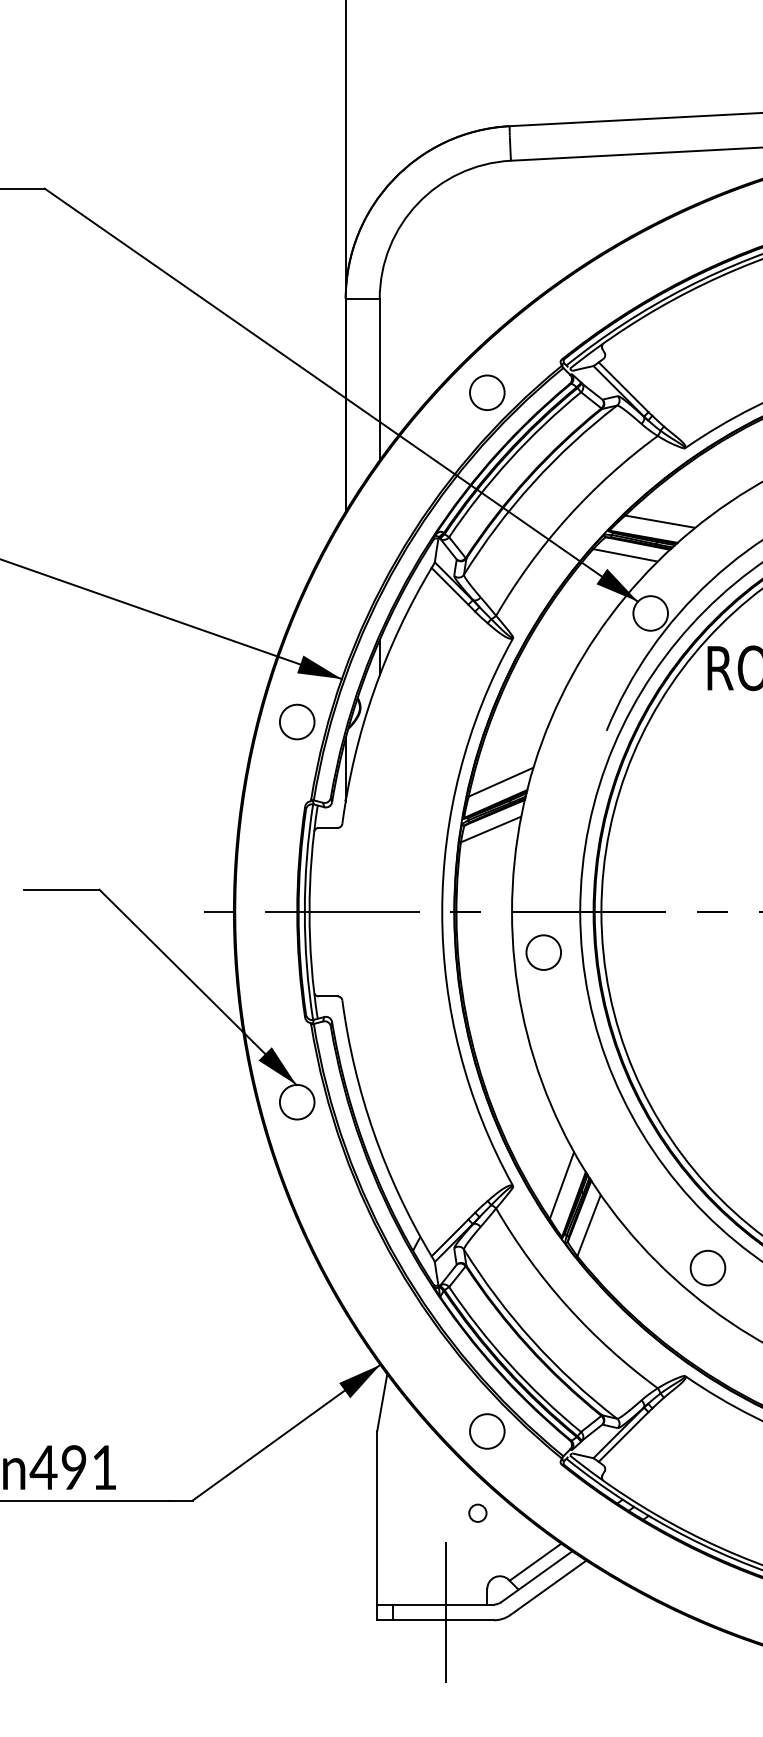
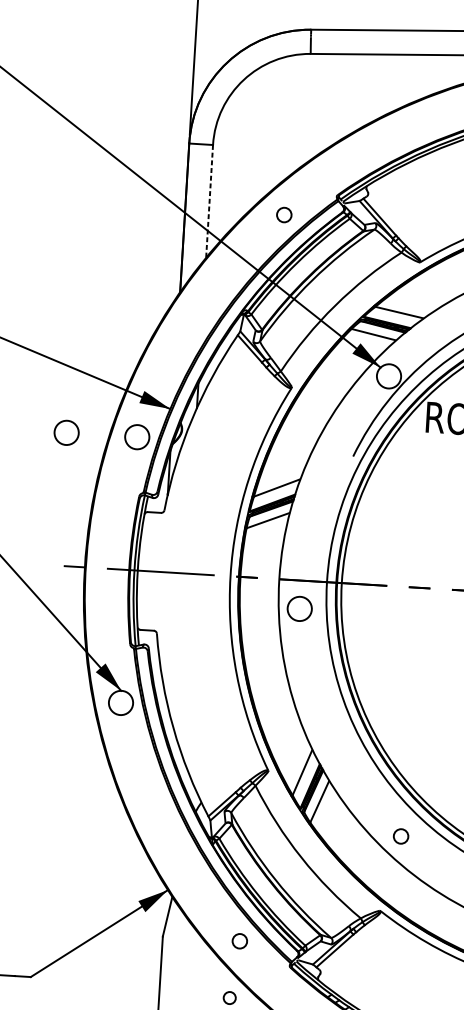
line: (379, 379) -> (209, 201), solid -> dashed
circle: (487, 392) -> (284, 214), size x0.6
circle: (196, 721) -> (66, 432), added
circle: (707, 1267) -> (400, 836), size x0.6
circle: (487, 1431) -> (239, 941), size x0.6

